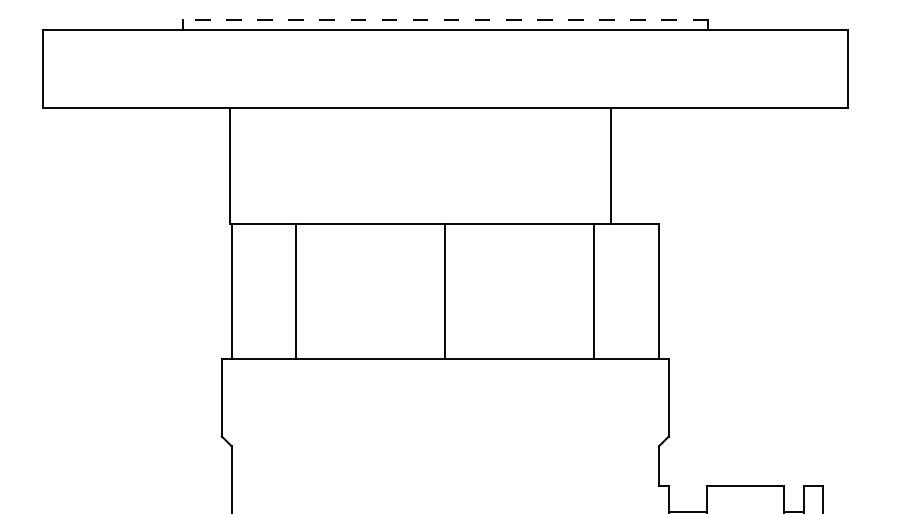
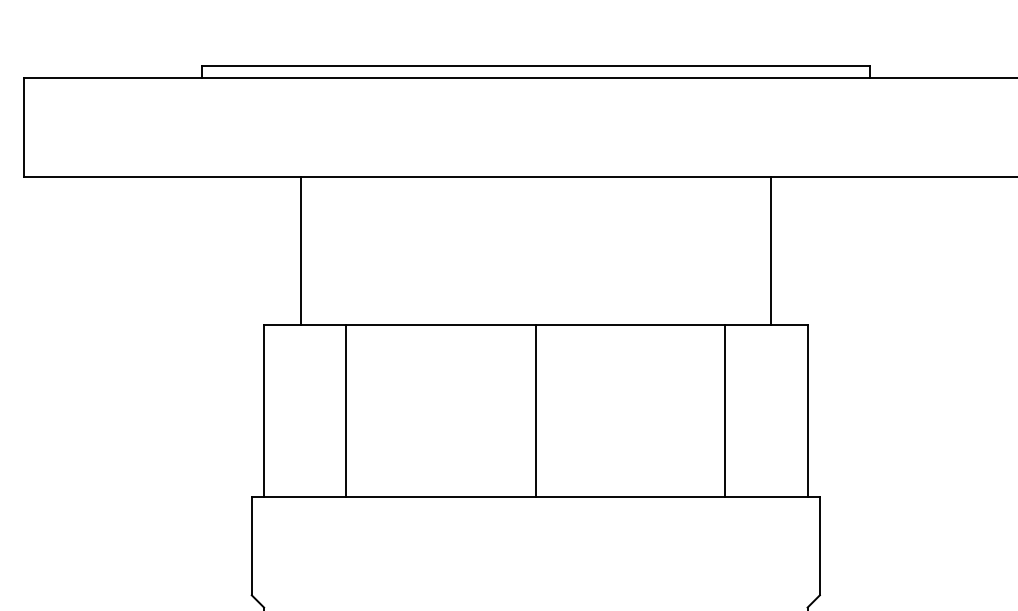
line: (445, 20) -> (536, 66), dashed -> solid
line: (229, 165) -> (300, 250), moved
line: (610, 165) -> (770, 250), moved

